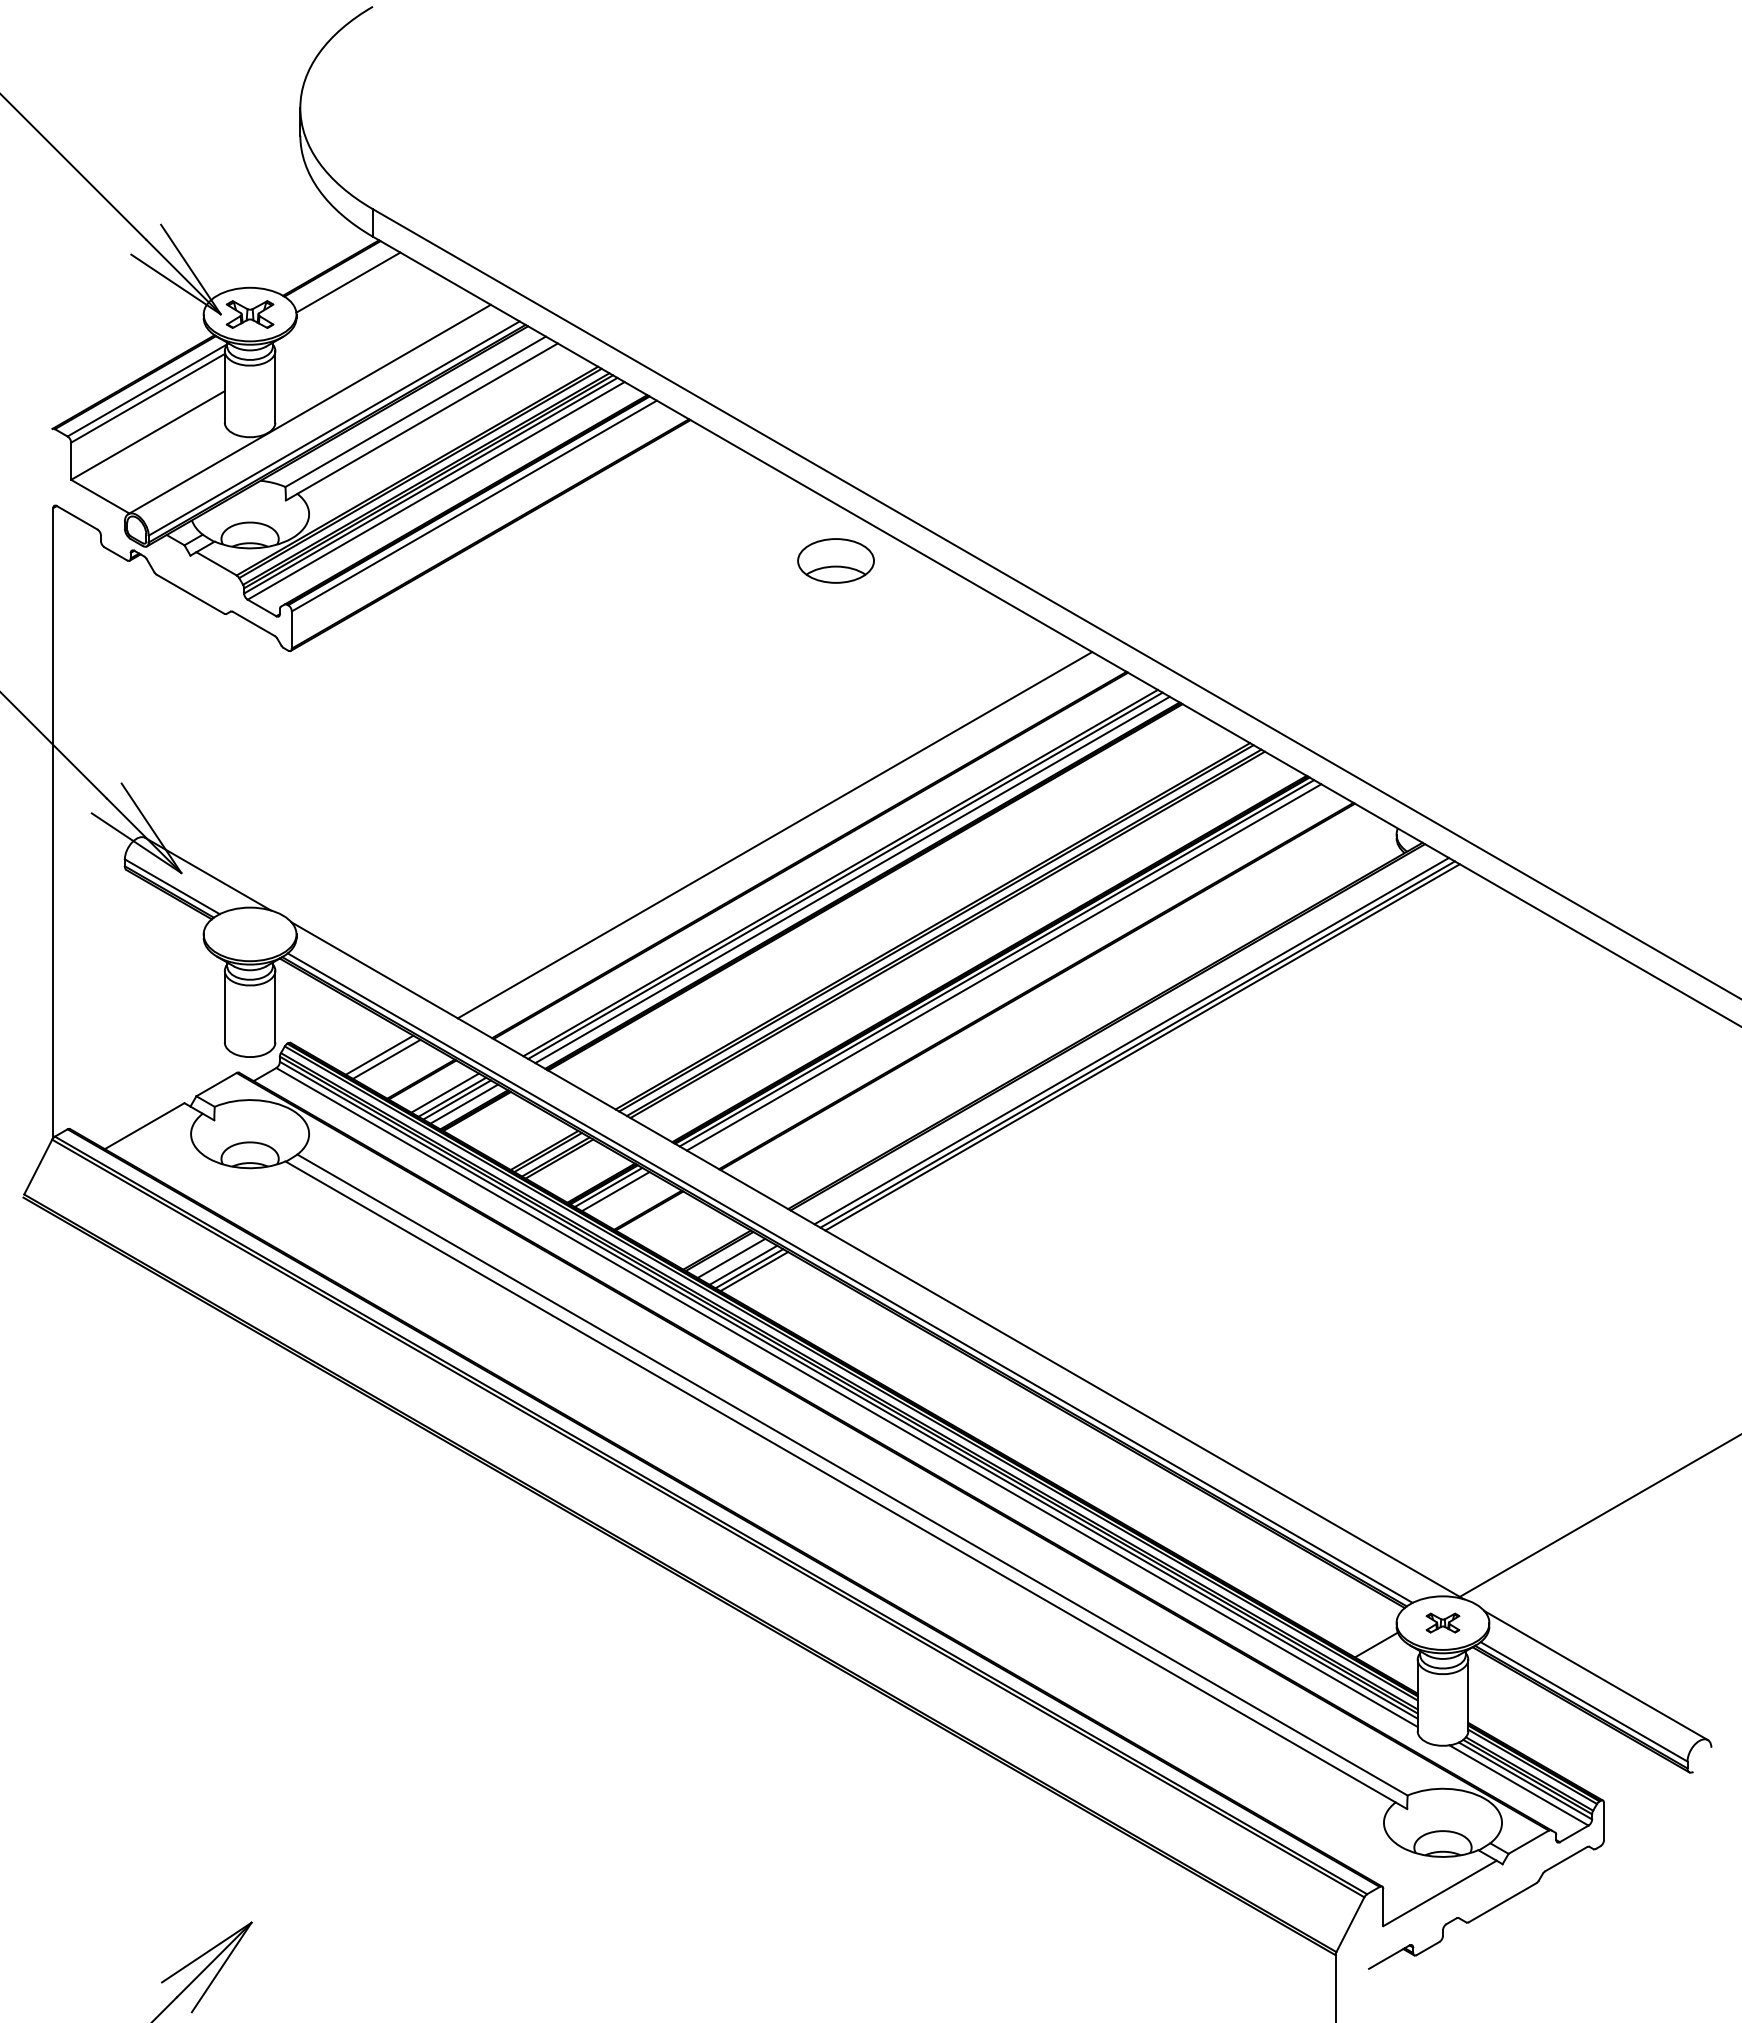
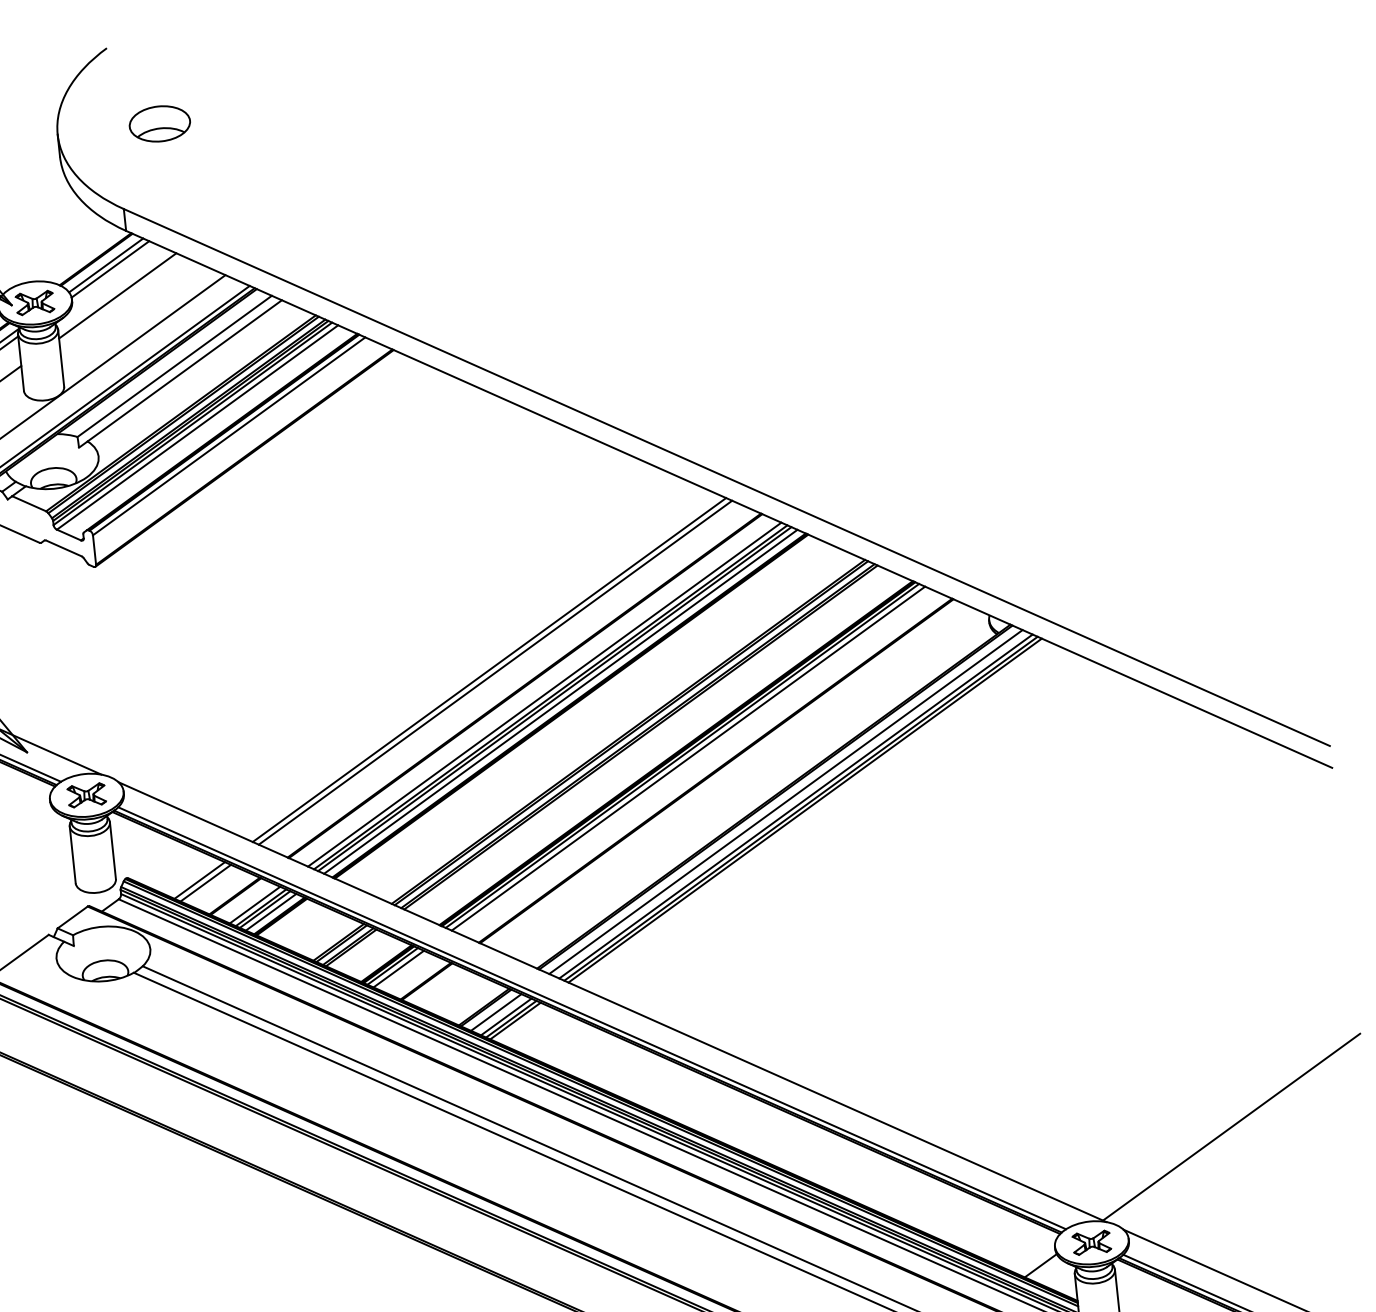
line: (343, 276) -> (106, 264), added
line: (353, 316) -> (117, 295), added
part: (835, 560) -> (159, 123), moved
line: (767, 830) -> (489, 669), added
line: (833, 868) -> (544, 694), added
part: (249, 934) -> (86, 795), added
line: (1119, 1034) -> (785, 802), added
part: (1442, 1622) -> (1091, 1242), size x1.43

